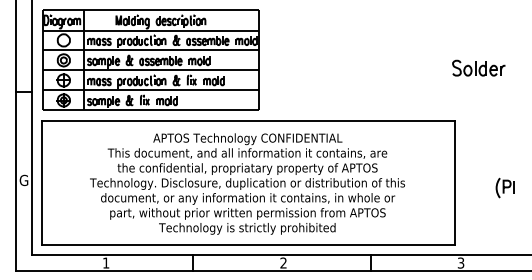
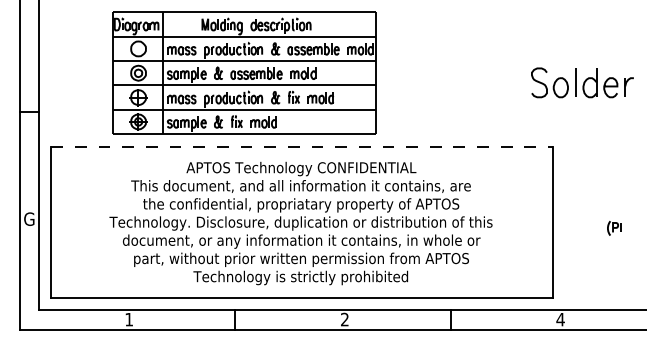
part: (150, 59) -> (243, 72), moved
part: (478, 67) -> (581, 81), size x1.6
line: (248, 120) -> (302, 146), solid -> dashed
part: (504, 187) -> (613, 227), size x0.6
text: (460, 262) -> (559, 318), 3 -> 4

